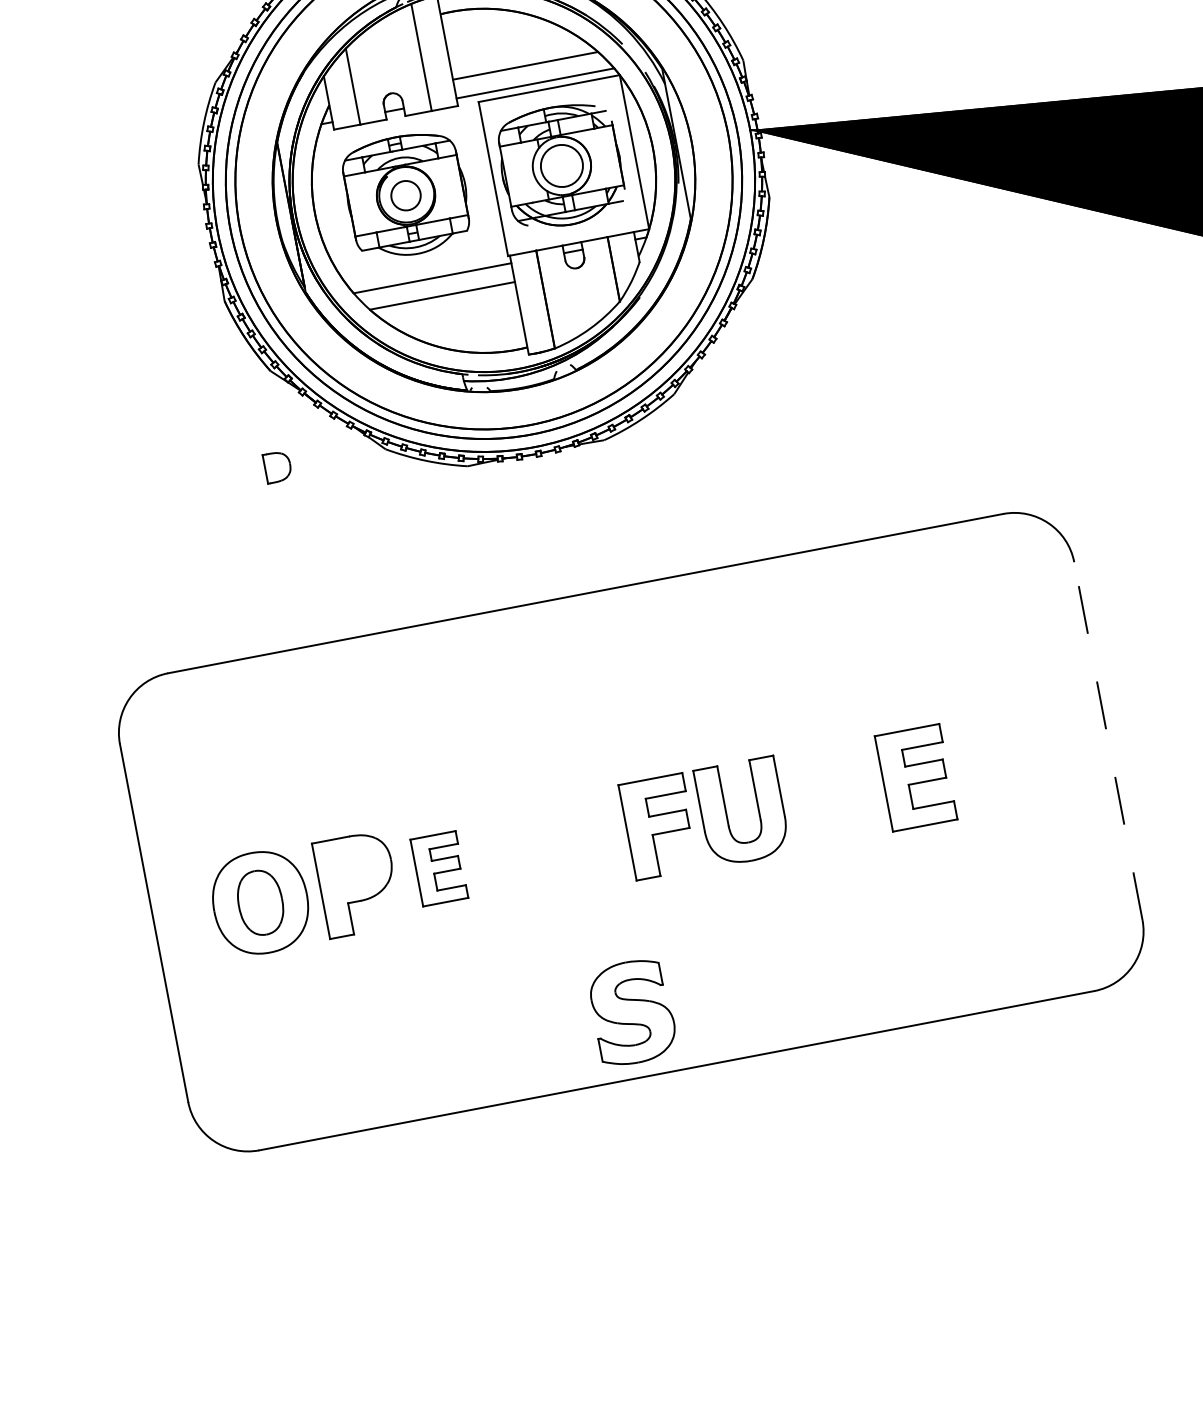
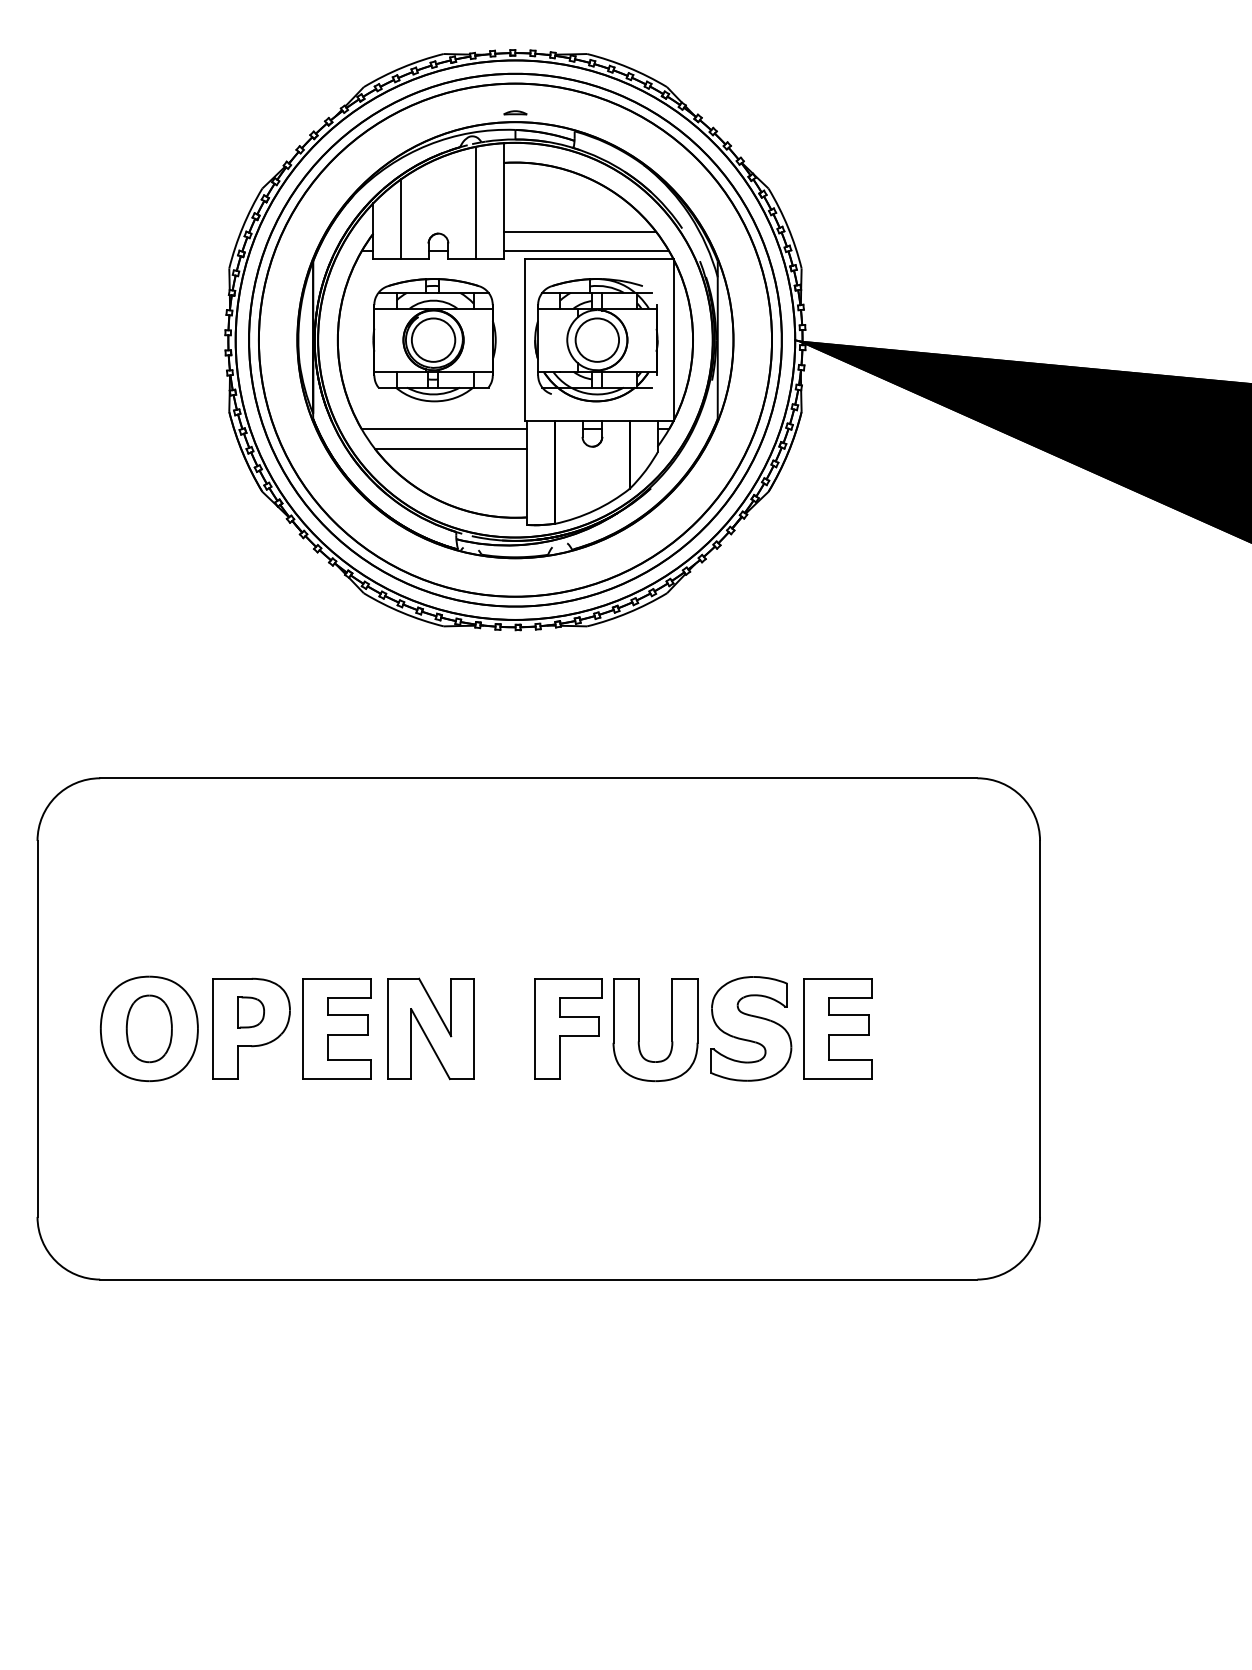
circle: (405, 195) -> (433, 339), size x1.43
part: (277, 467) -> (250, 1012), moved
line: (1108, 740) -> (1040, 1028), dashed -> solid
part: (528, 851) -> (430, 1028), added
part: (438, 868) -> (336, 1028), size x1.43
part: (632, 1012) -> (751, 1028), moved

